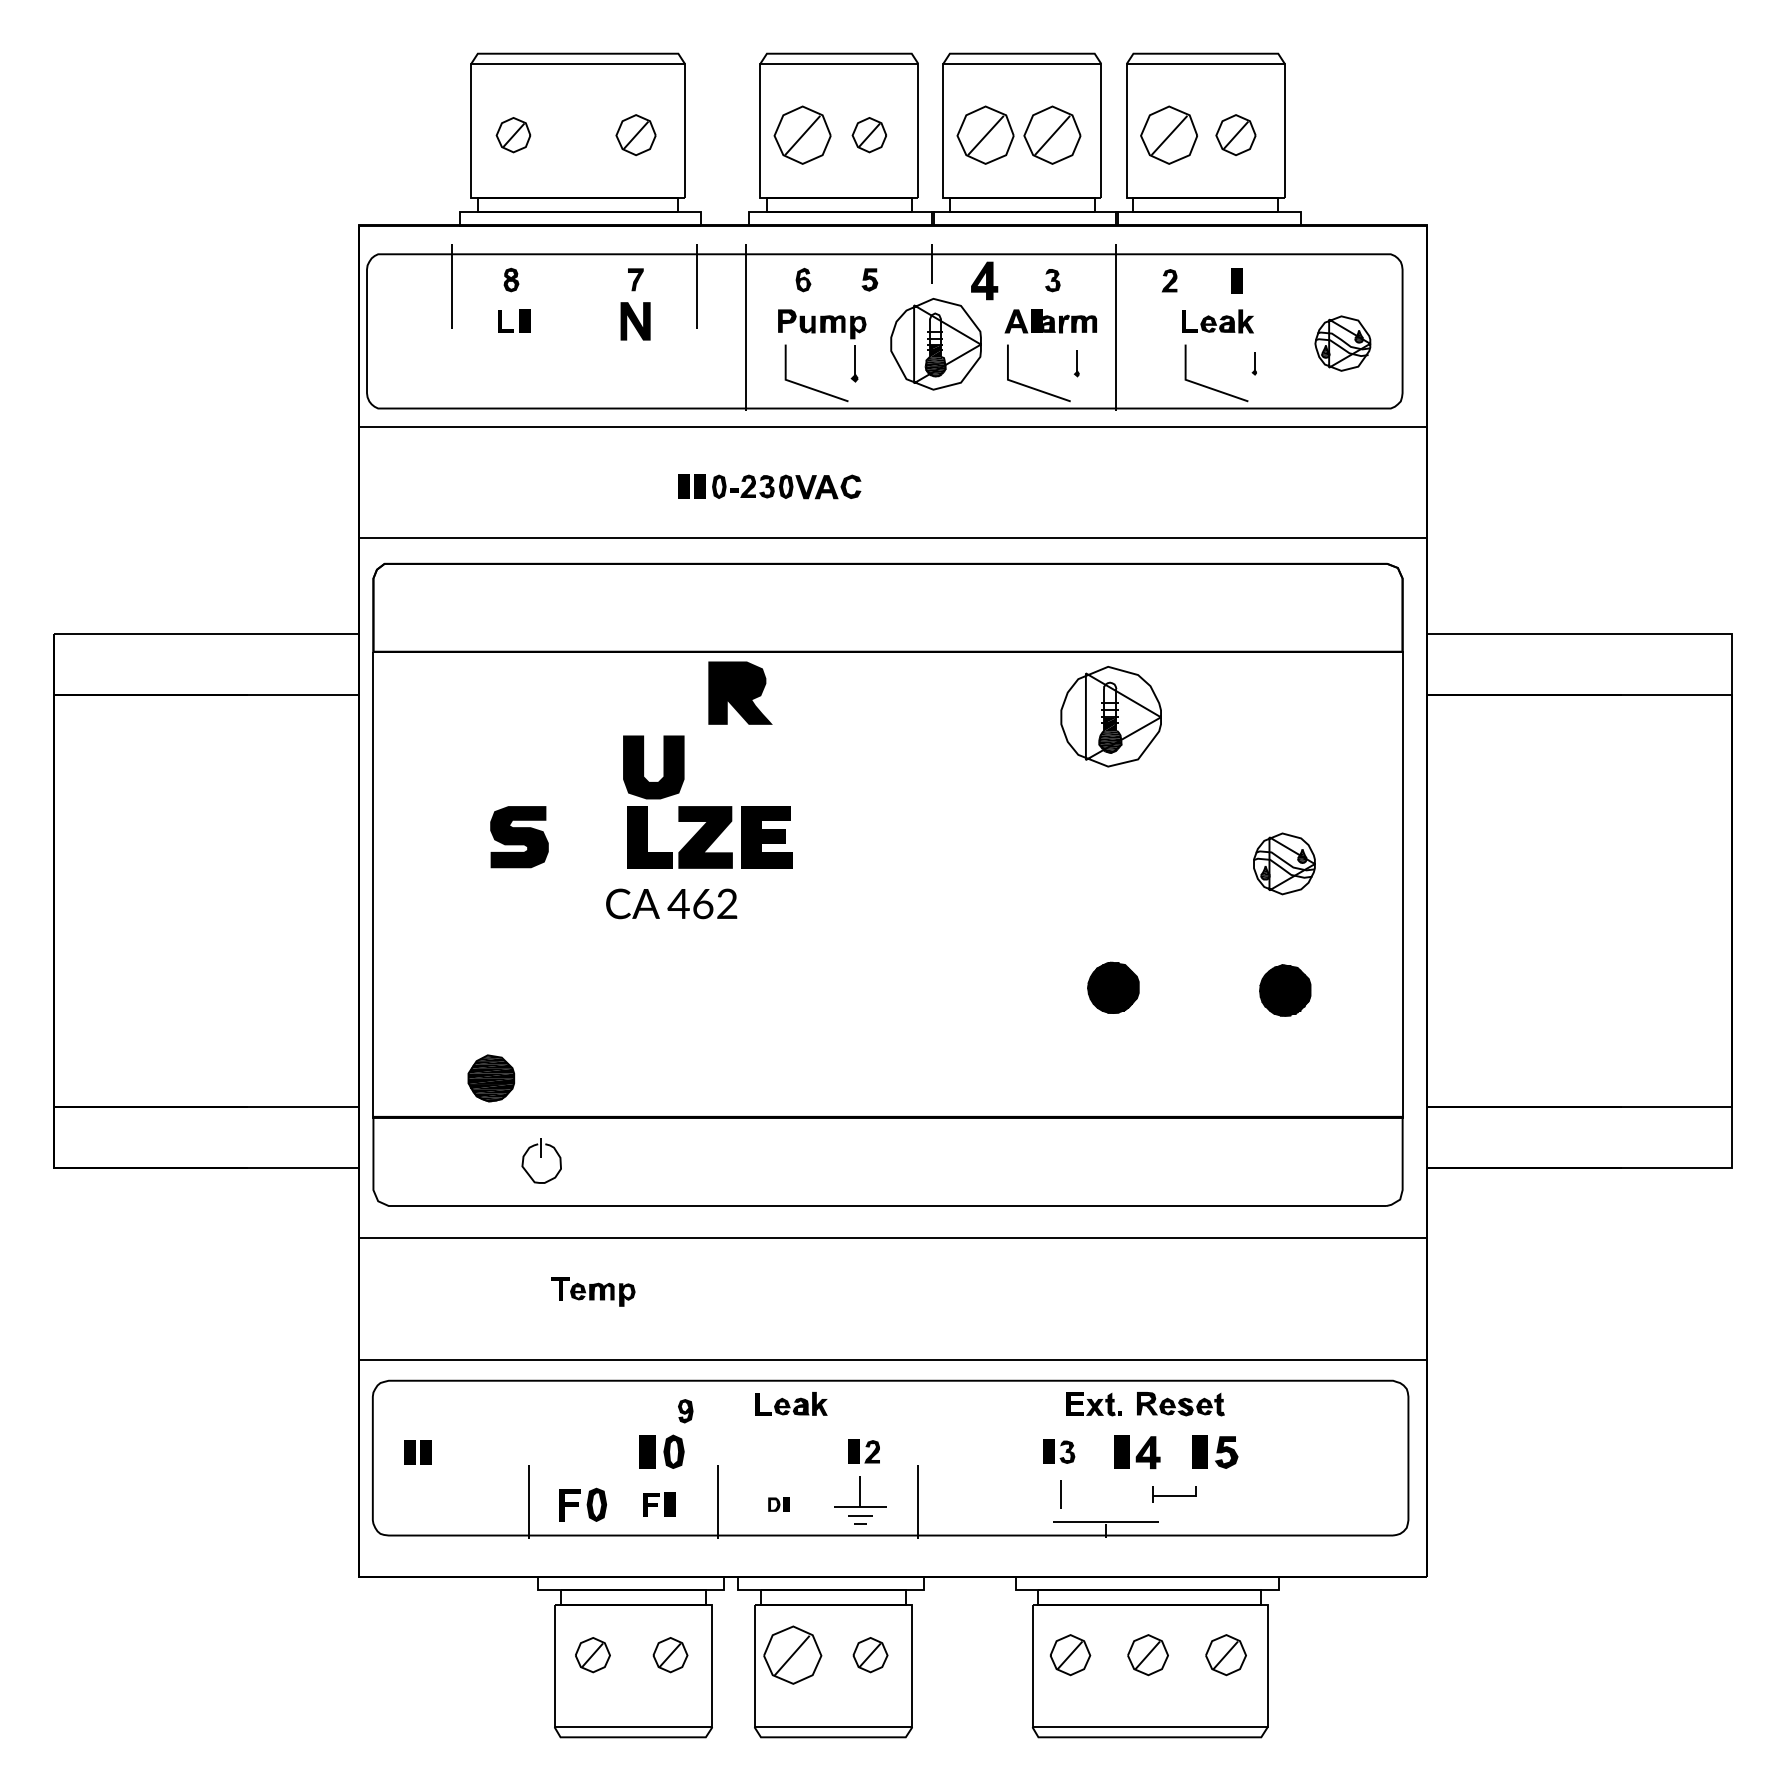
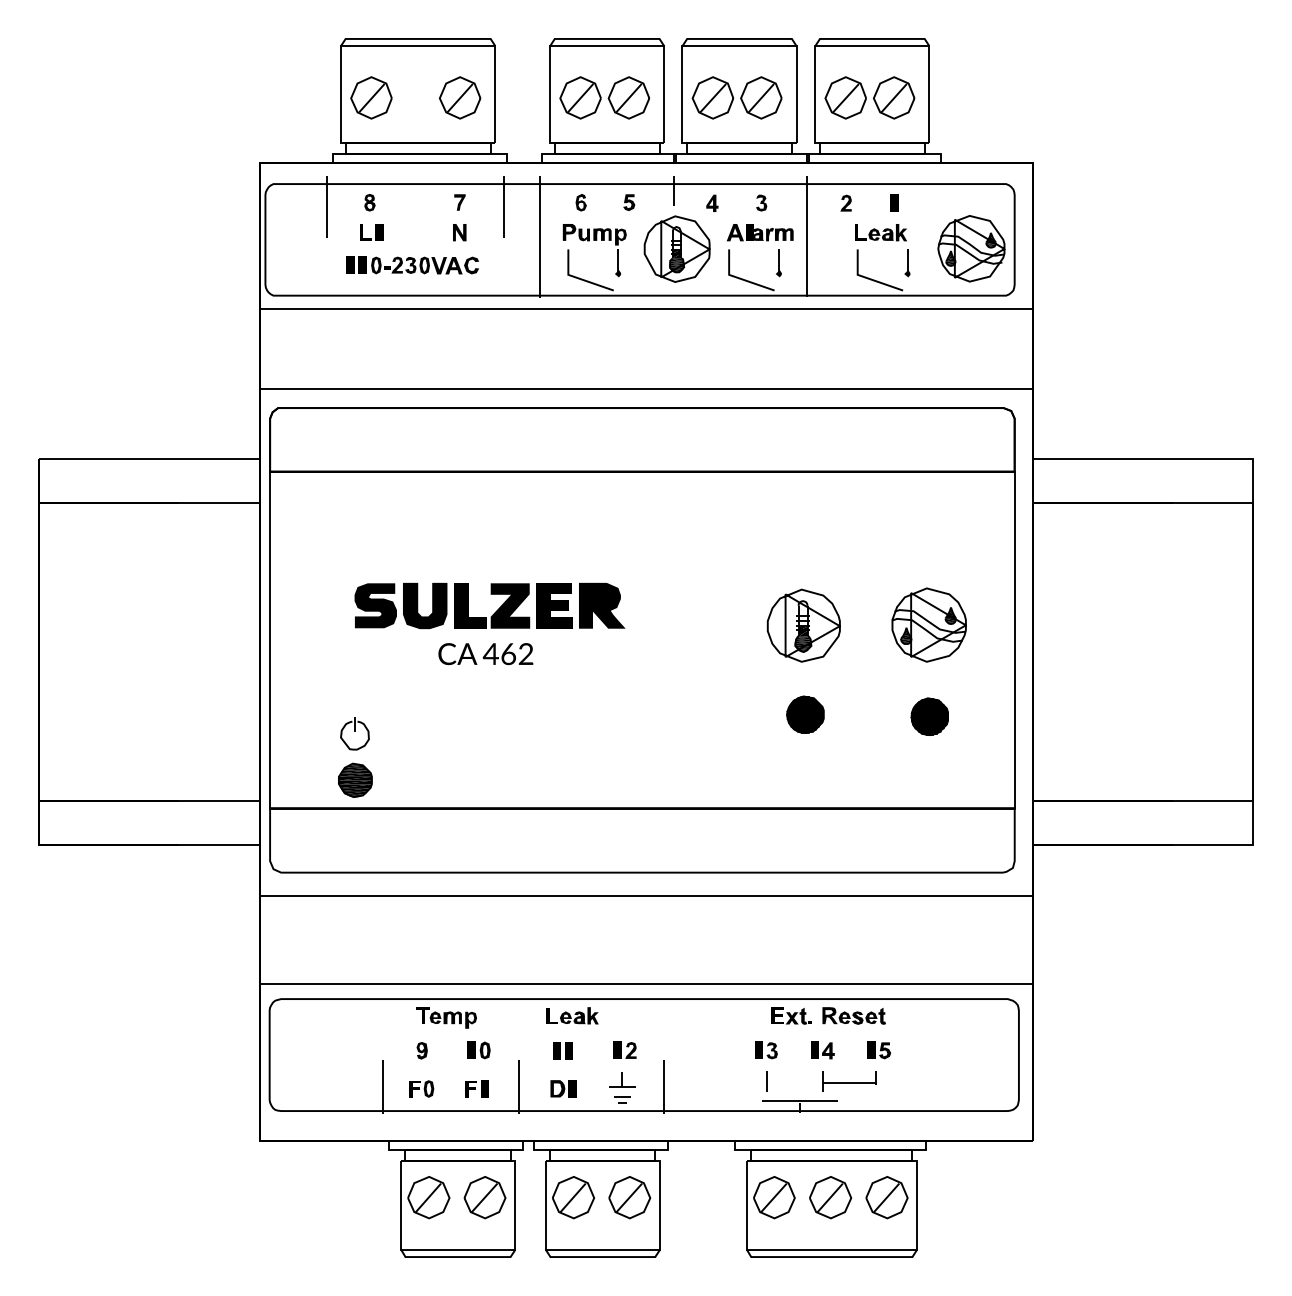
part: (513, 134) -> (371, 97), size x1.67
part: (635, 134) -> (459, 97), size x1.43
part: (869, 134) -> (628, 97), size x1.67
part: (1235, 134) -> (893, 97), size x1.43
part: (984, 280) -> (712, 203), size x0.62
part: (635, 321) -> (459, 232), size x0.62
part: (1342, 343) -> (971, 248), size x1.67
part: (1076, 363) -> (778, 263), size x1.43
part: (1254, 363) -> (907, 263), size x1.67
part: (769, 486) -> (412, 265), moved
part: (740, 692) -> (602, 605), moved
part: (1110, 716) -> (803, 625), moved
part: (644, 767) -> (418, 606), moved
part: (1284, 863) -> (929, 624), size x1.67
part: (541, 1160) -> (354, 733), moved
part: (593, 1291) -> (446, 1017), moved
part: (685, 1411) -> (422, 1050), moved
part: (662, 1451) -> (479, 1050), size x0.71
part: (1137, 1451) -> (822, 1050), size x0.71
part: (1215, 1451) -> (879, 1050), size x0.71
part: (417, 1452) -> (562, 1050), moved
part: (860, 1492) -> (622, 1079), size x0.71
part: (1174, 1494) -> (849, 1081), size x1.67
part: (778, 1504) -> (563, 1088), size x1.67
part: (583, 1505) -> (422, 1089), size x0.71
part: (592, 1654) -> (428, 1197), size x1.67
part: (670, 1654) -> (485, 1197), size x1.67
part: (870, 1654) -> (629, 1197), size x1.67
part: (1070, 1654) -> (774, 1197), size x1.43
part: (1147, 1654) -> (830, 1197), size x1.43
part: (1225, 1654) -> (886, 1197), size x1.43

